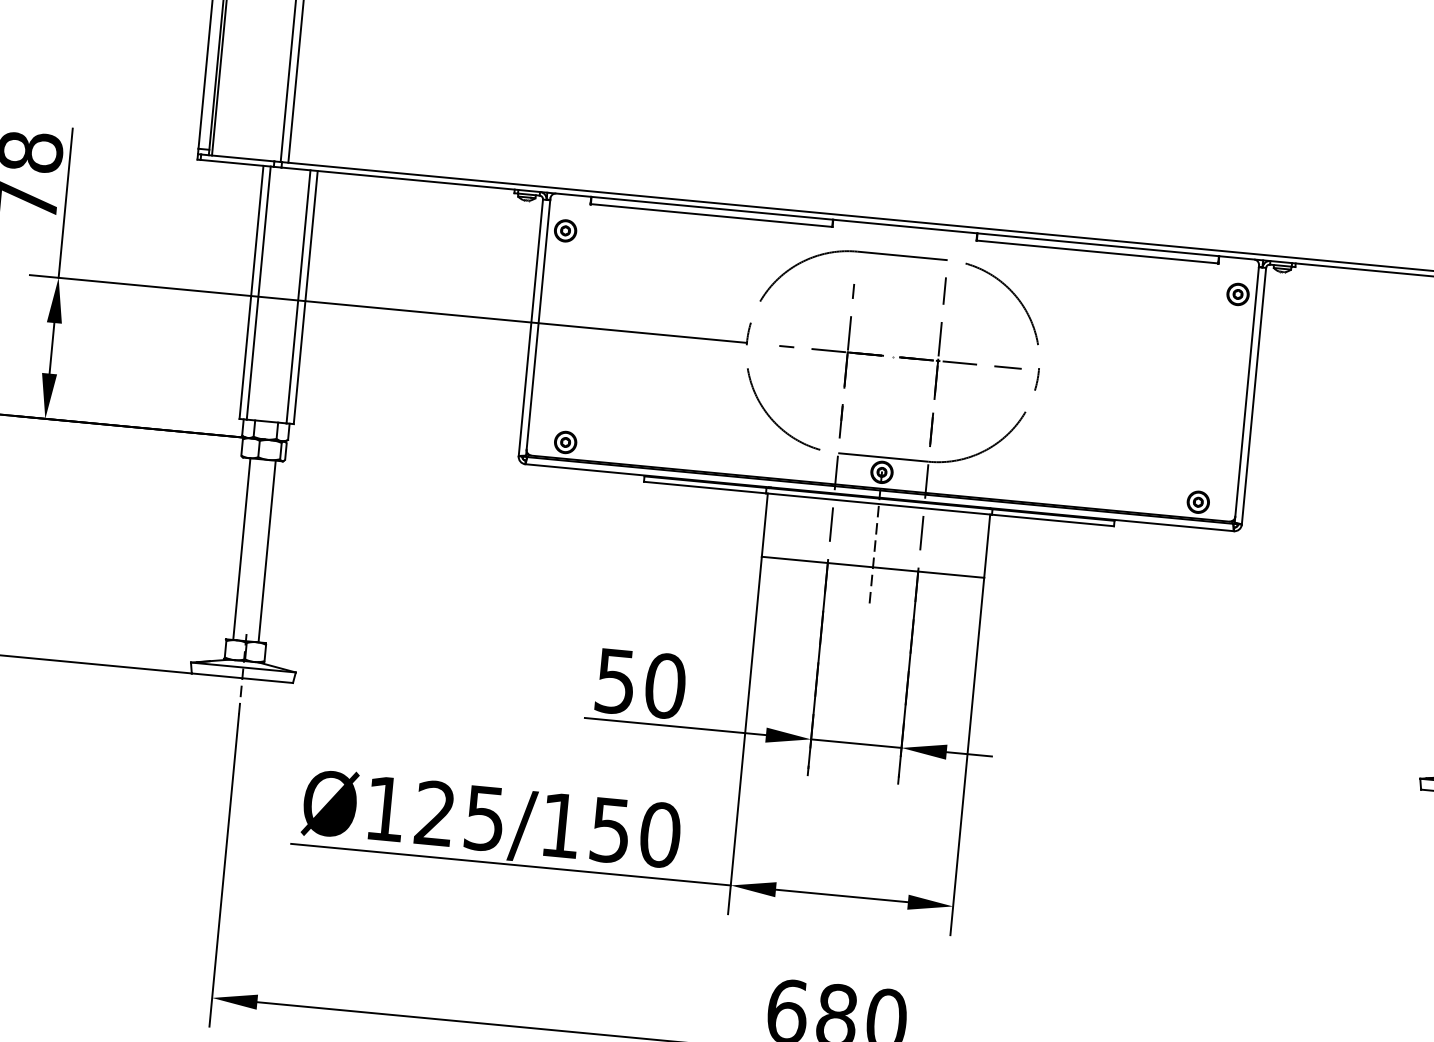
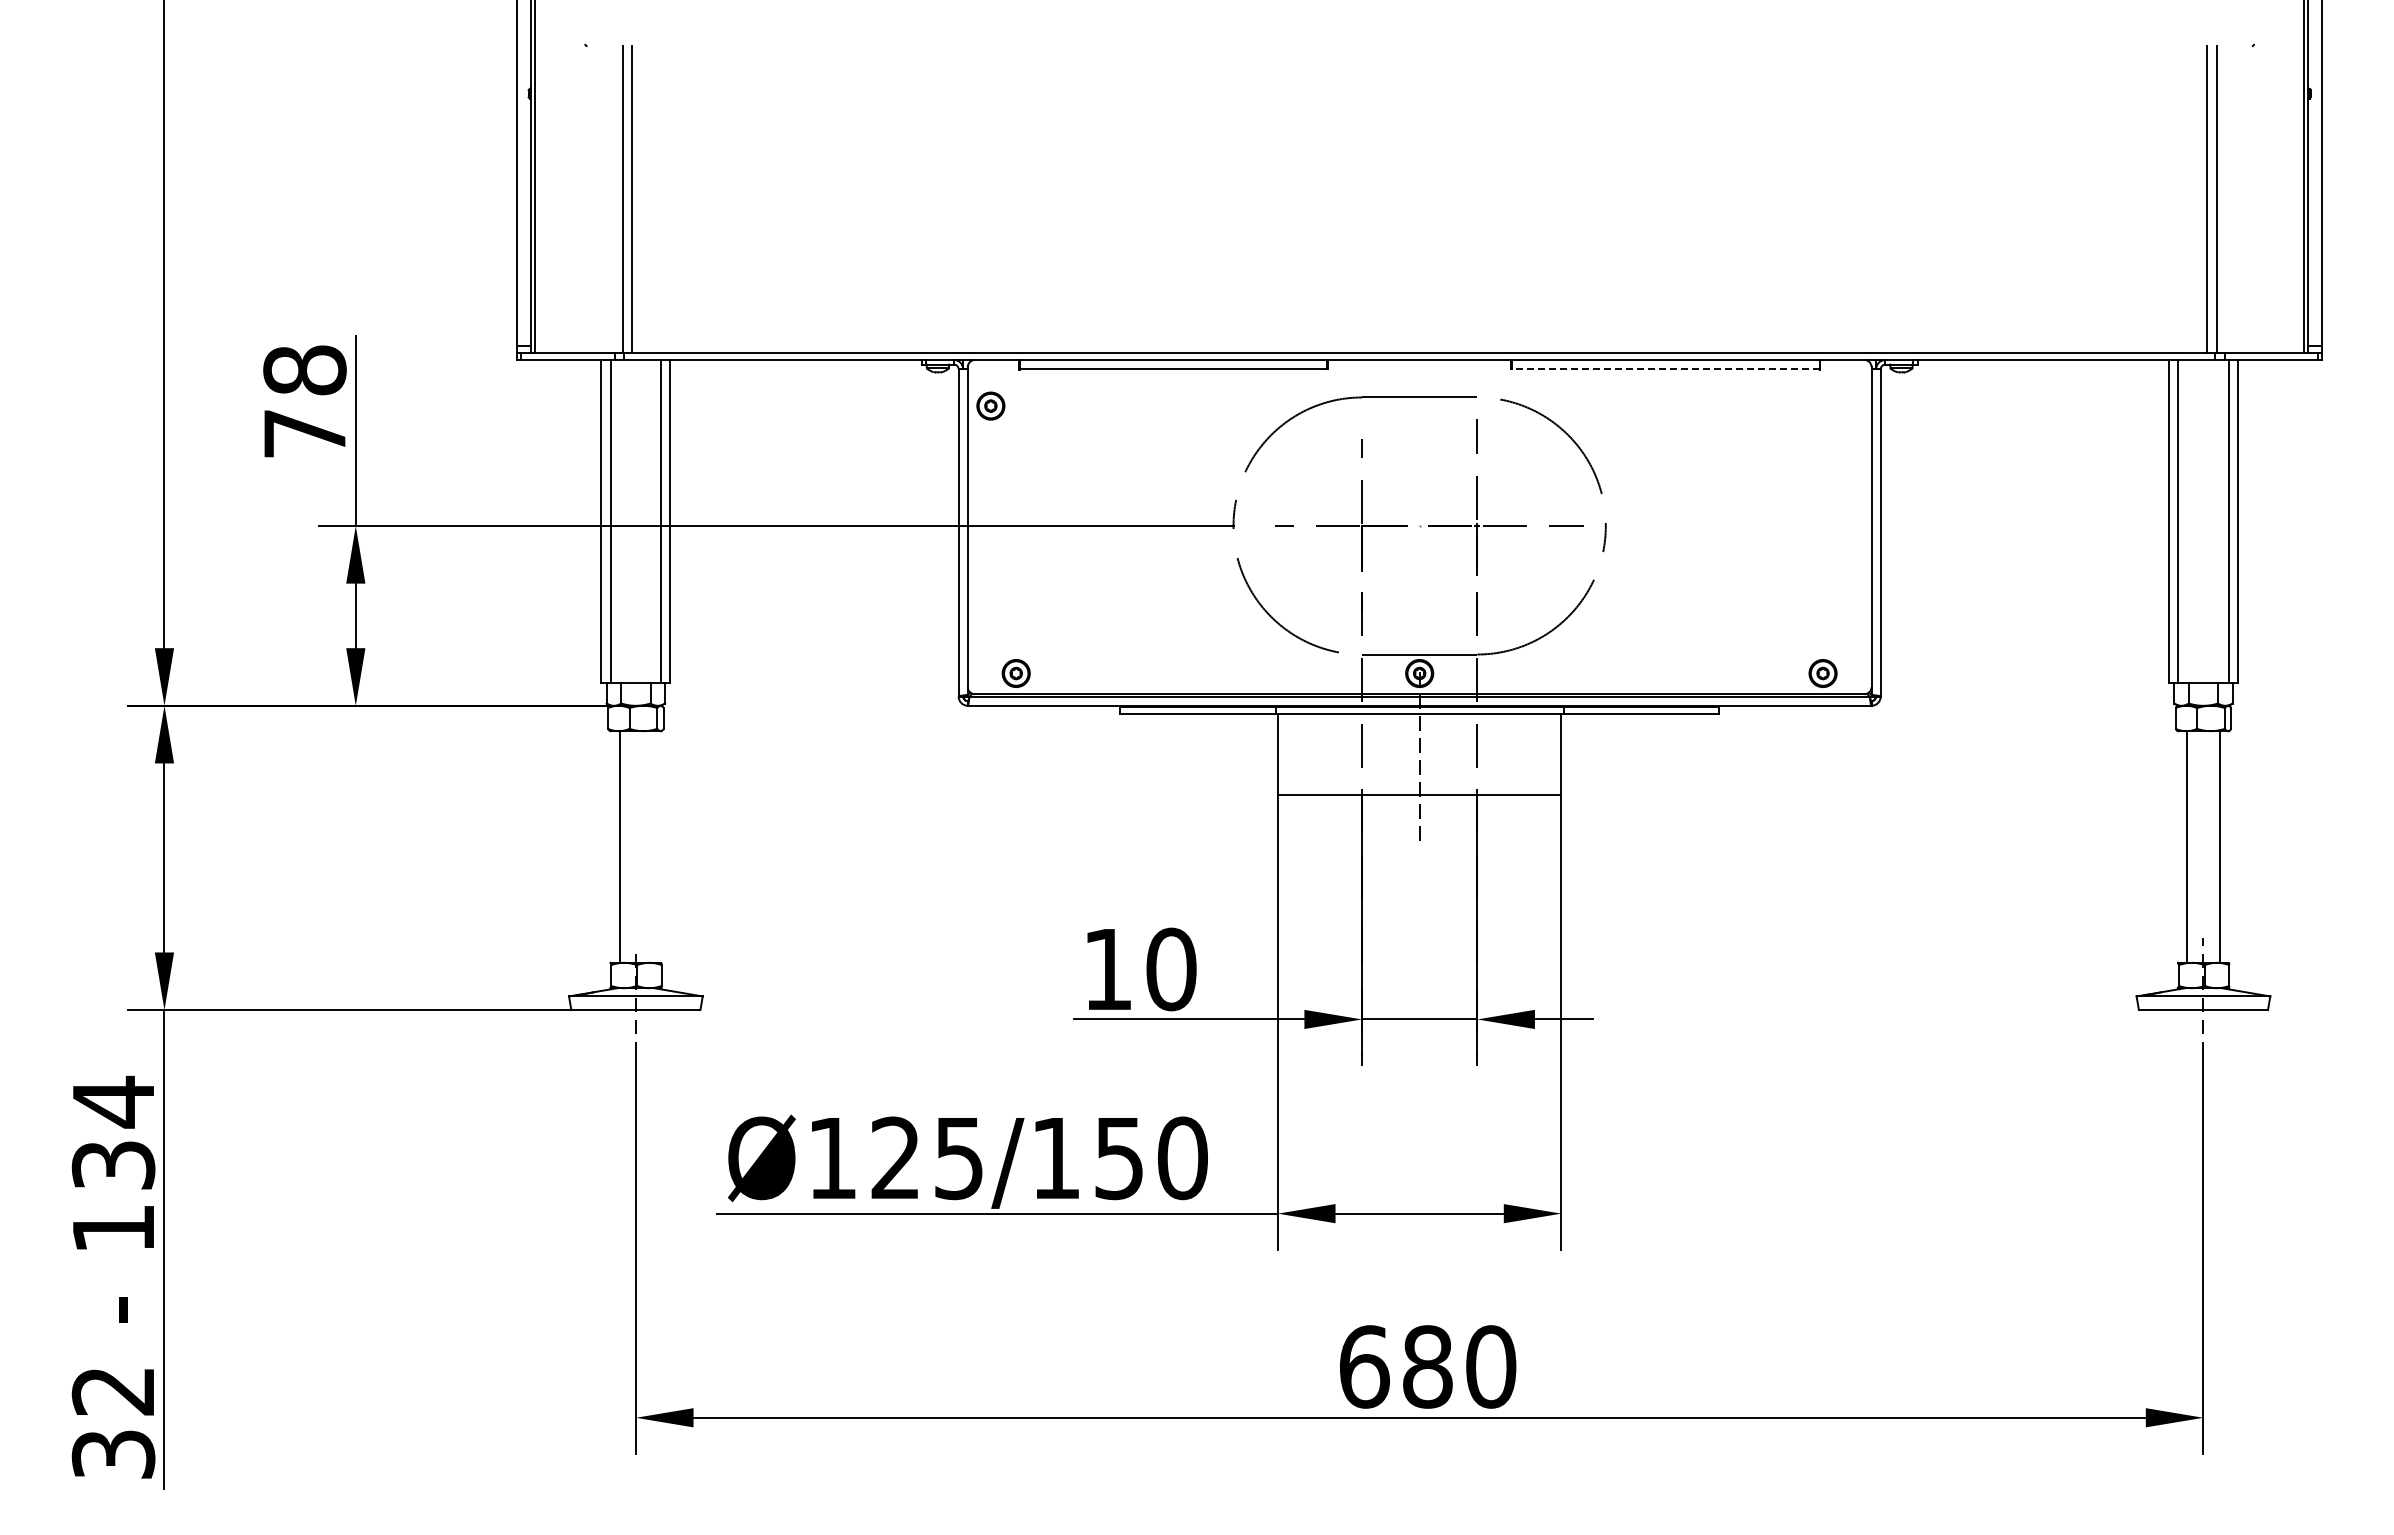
line: (1097, 252) -> (1665, 369), solid -> dashed
part: (1238, 293) -> (1848, 405), removed
line: (267, 551) -> (652, 846), removed
text: (615, 682) -> (1107, 970), 50 -> 10

